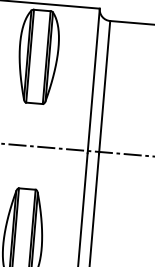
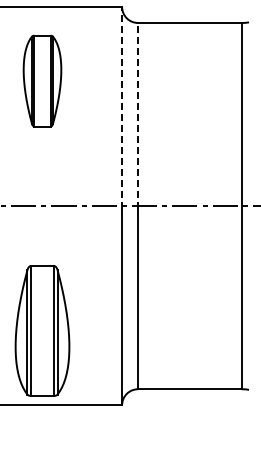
part: (38, 56) -> (42, 80), size x0.7
line: (94, 80) -> (122, 107), solid -> dashed
line: (104, 87) -> (138, 115), solid -> dashed

